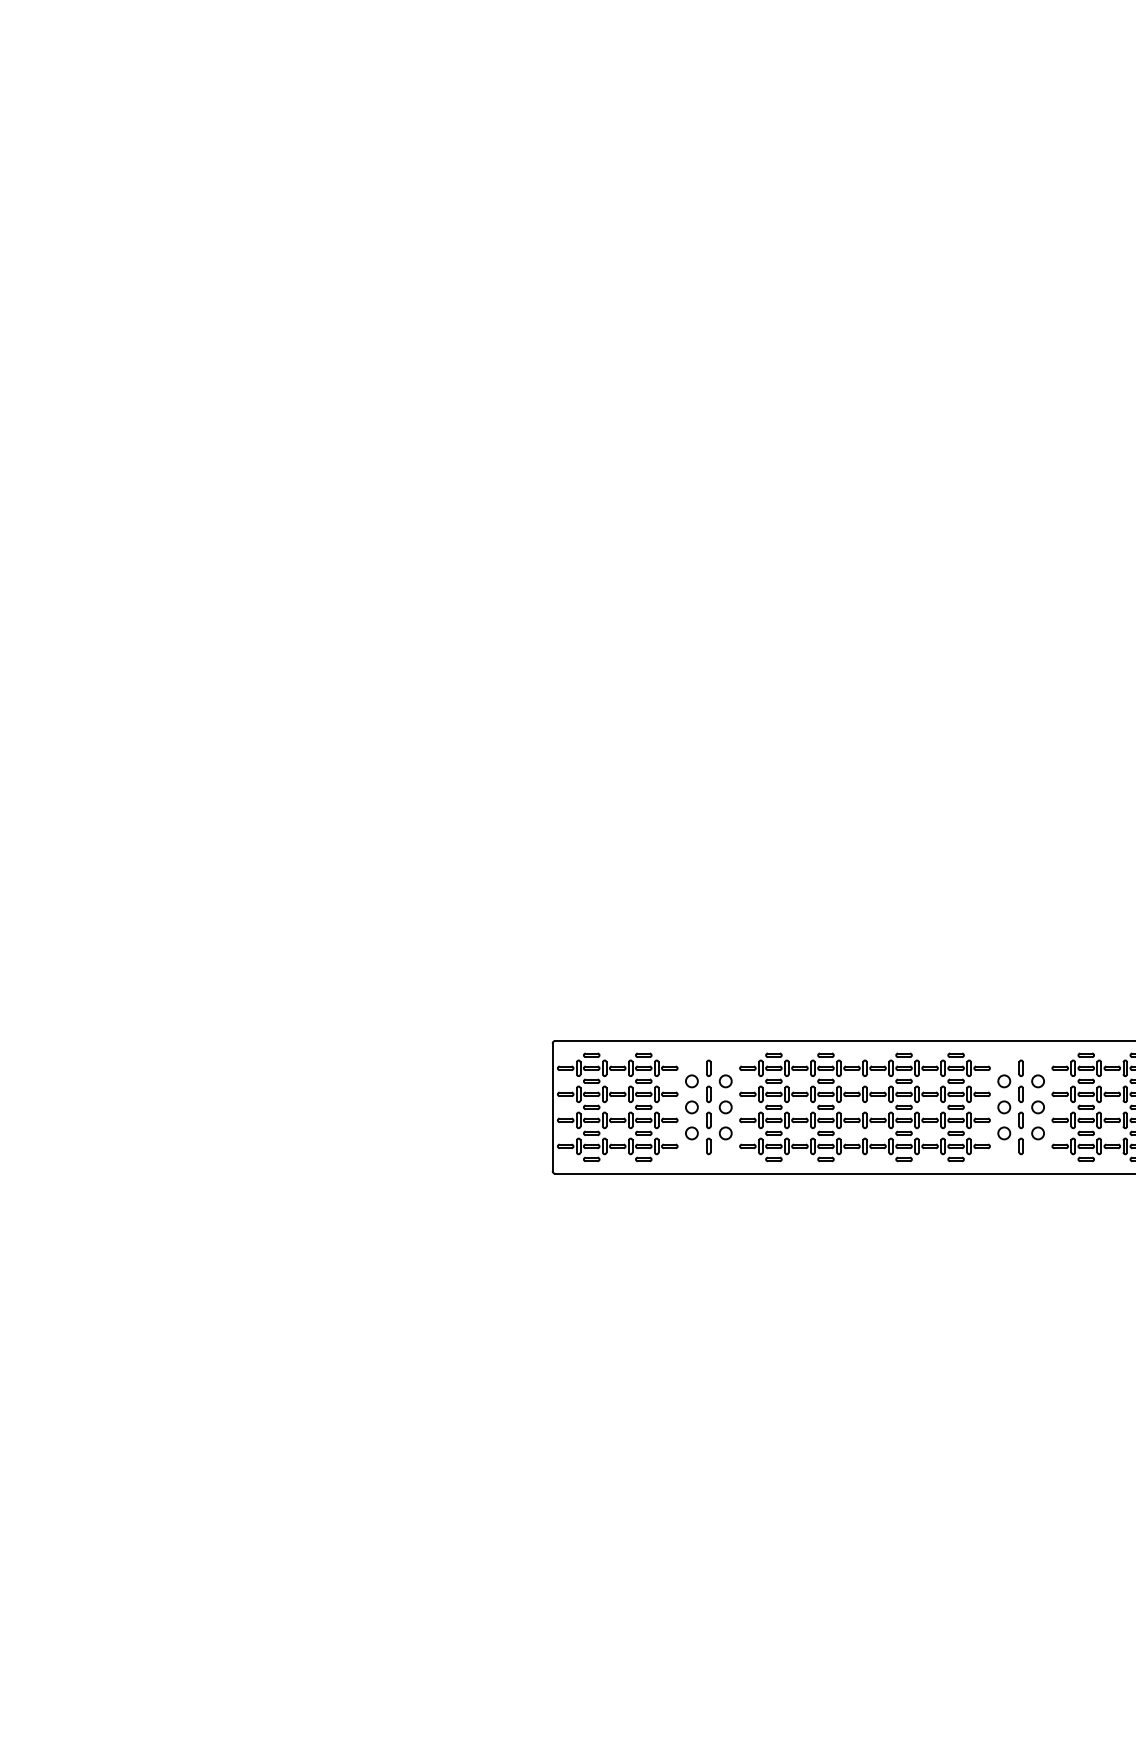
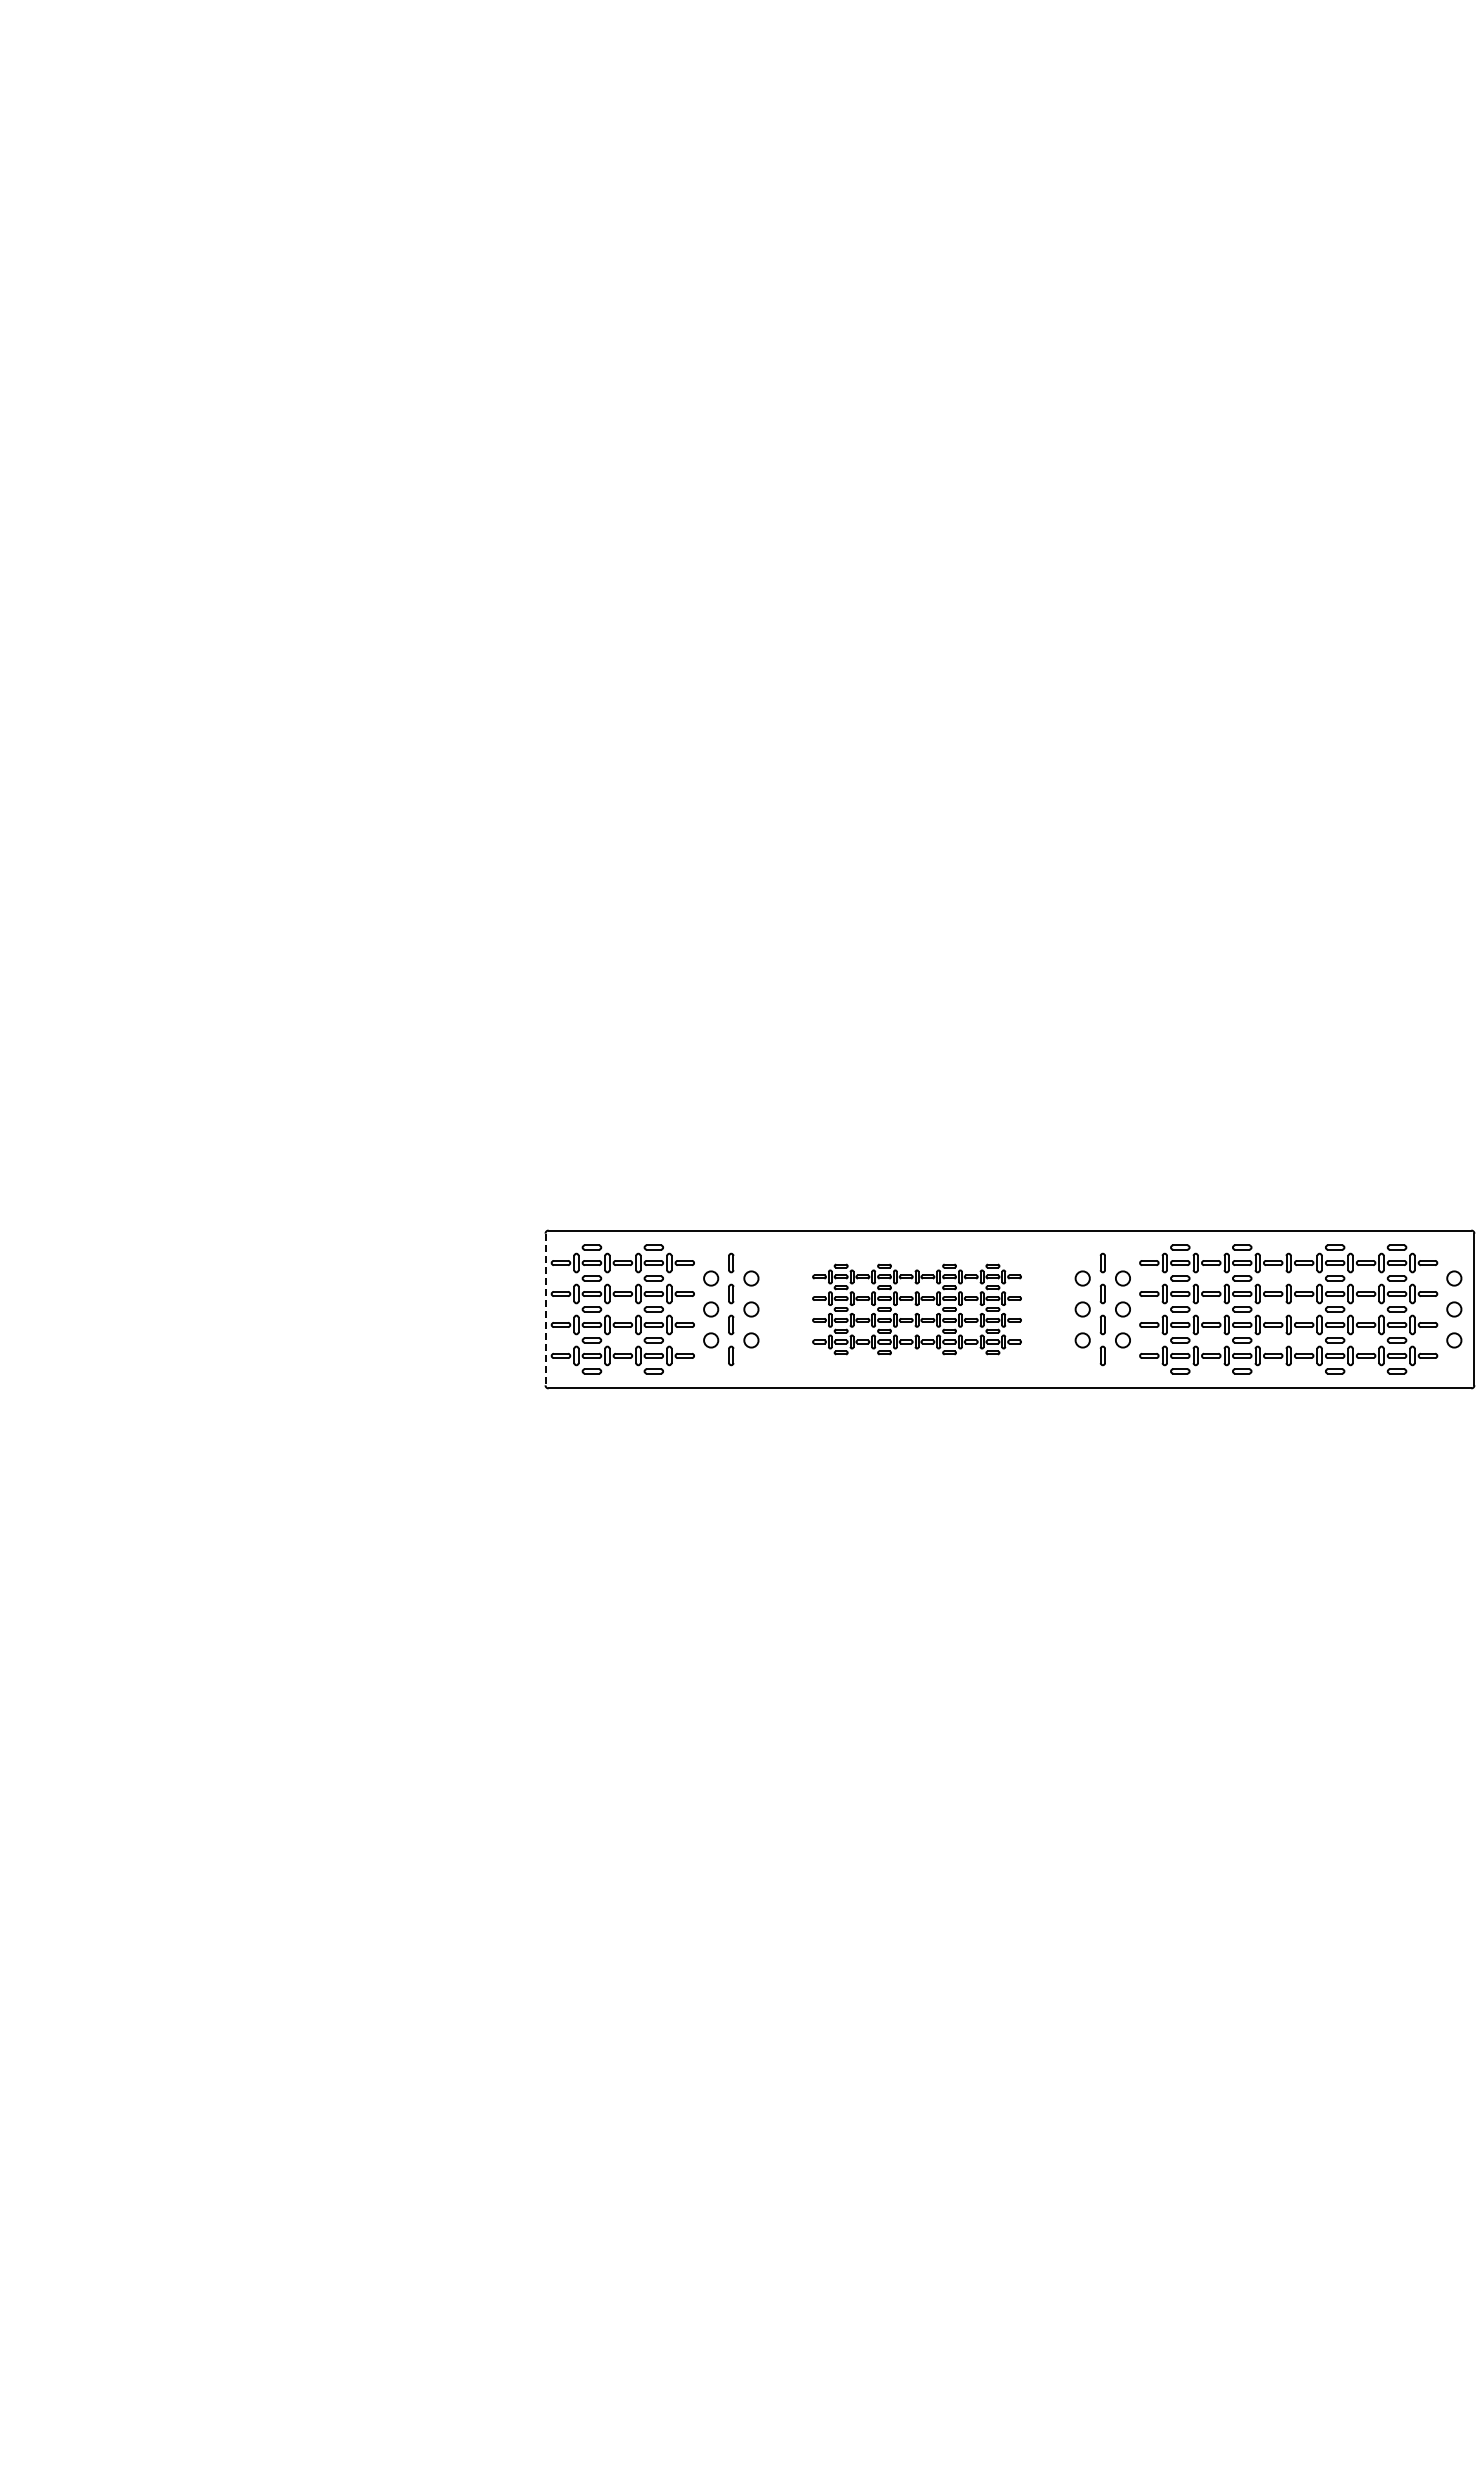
line: (552, 1107) -> (545, 1309), solid -> dashed
part: (864, 1107) -> (916, 1309), size x0.7

